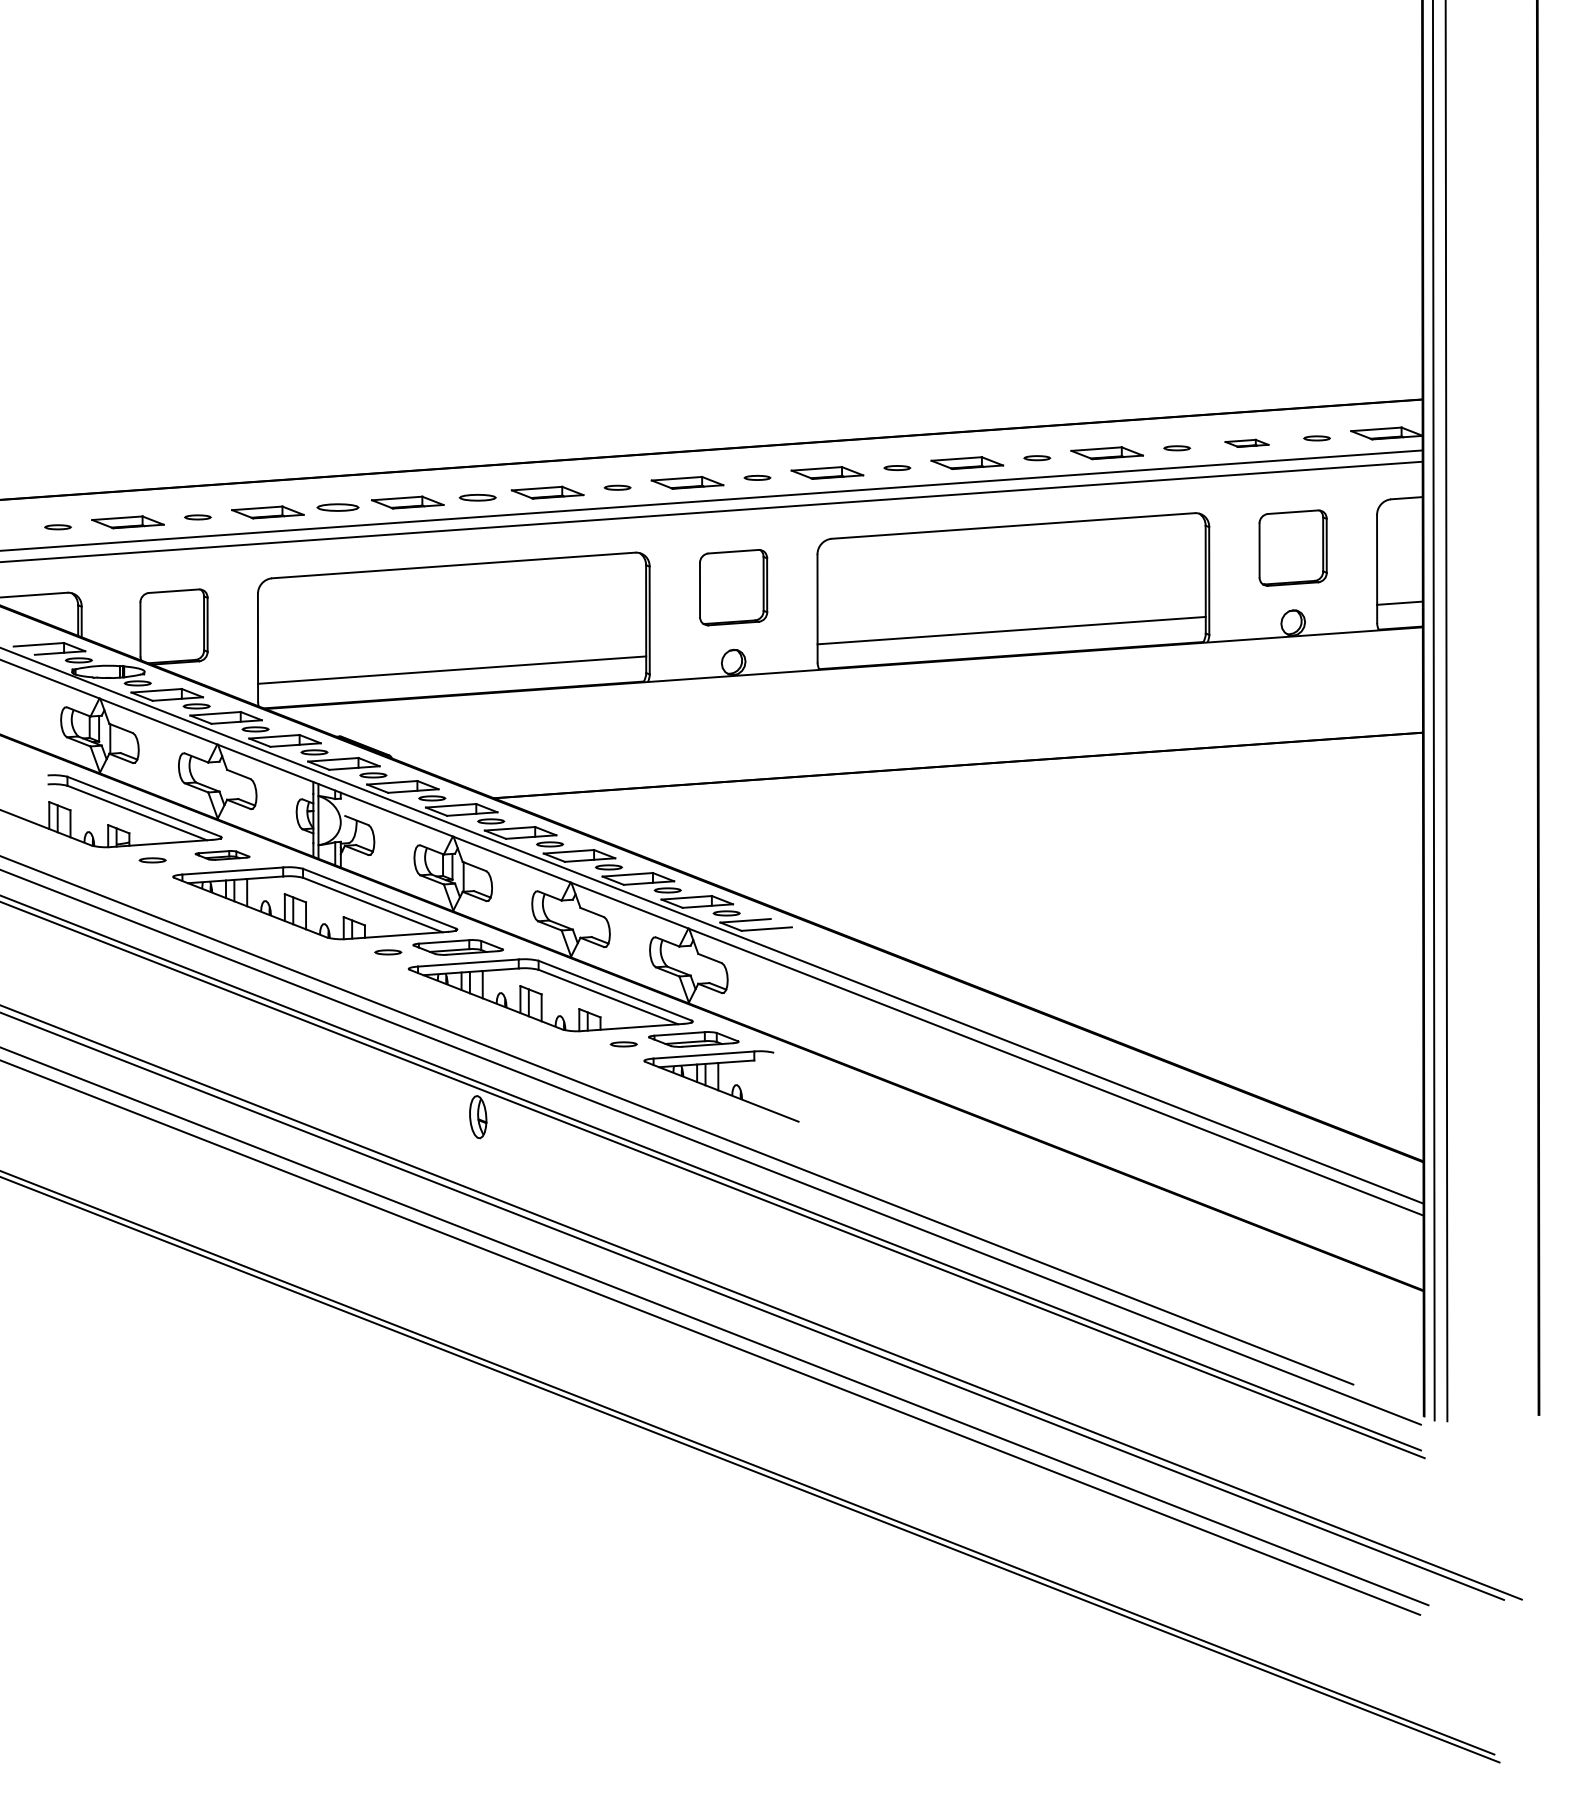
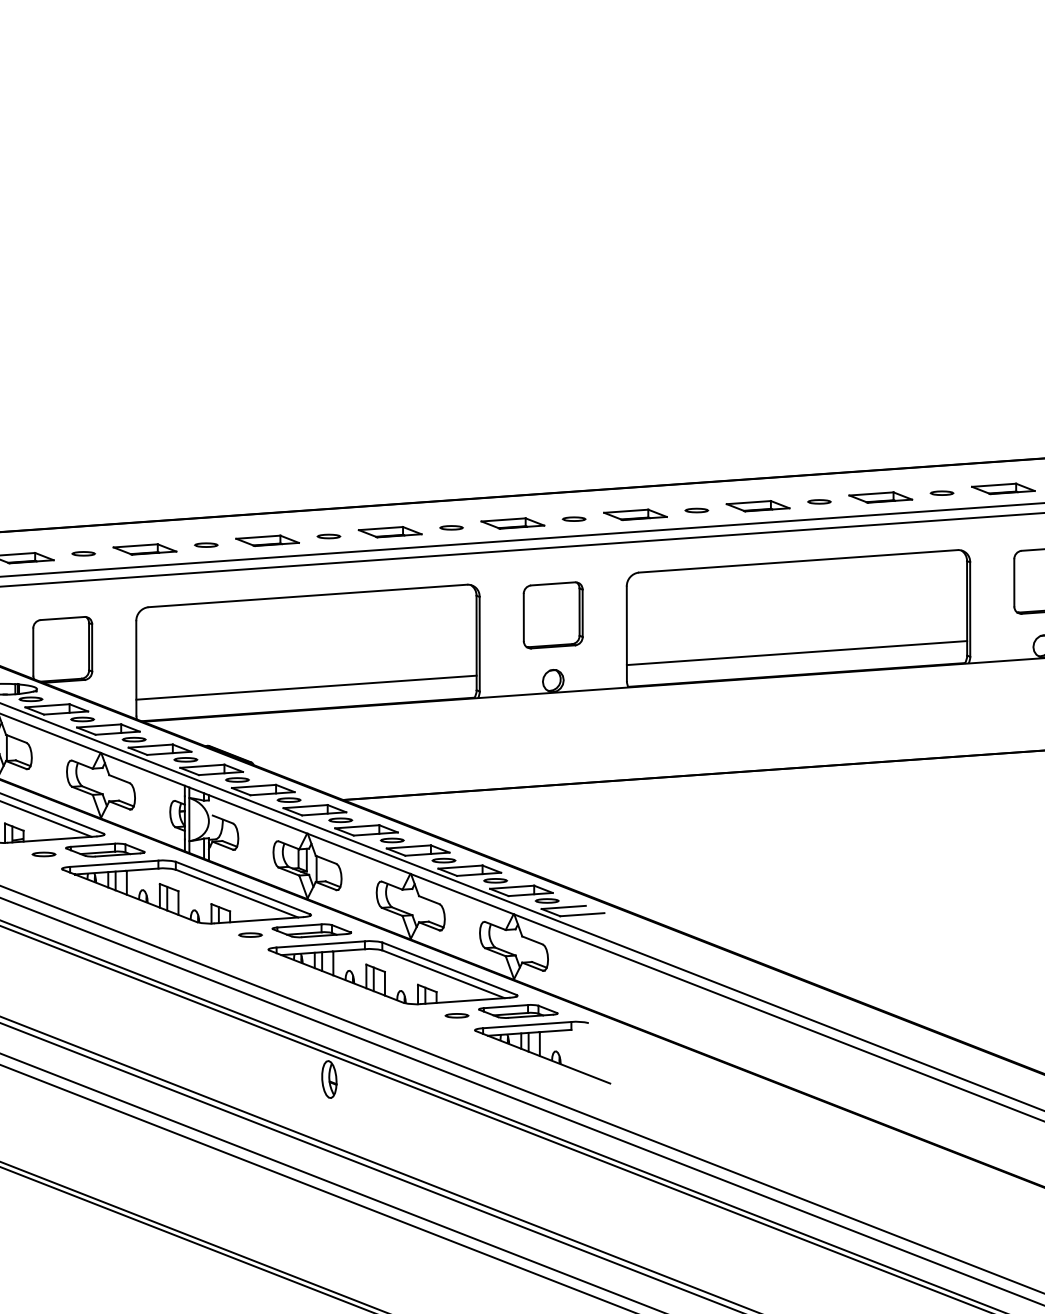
part: (1246, 443) -> (1002, 489), size x1.67
part: (477, 497) -> (328, 536), size x0.71
part: (337, 507) -> (206, 545), size x0.62
part: (222, 855) -> (105, 850), size x1.67

